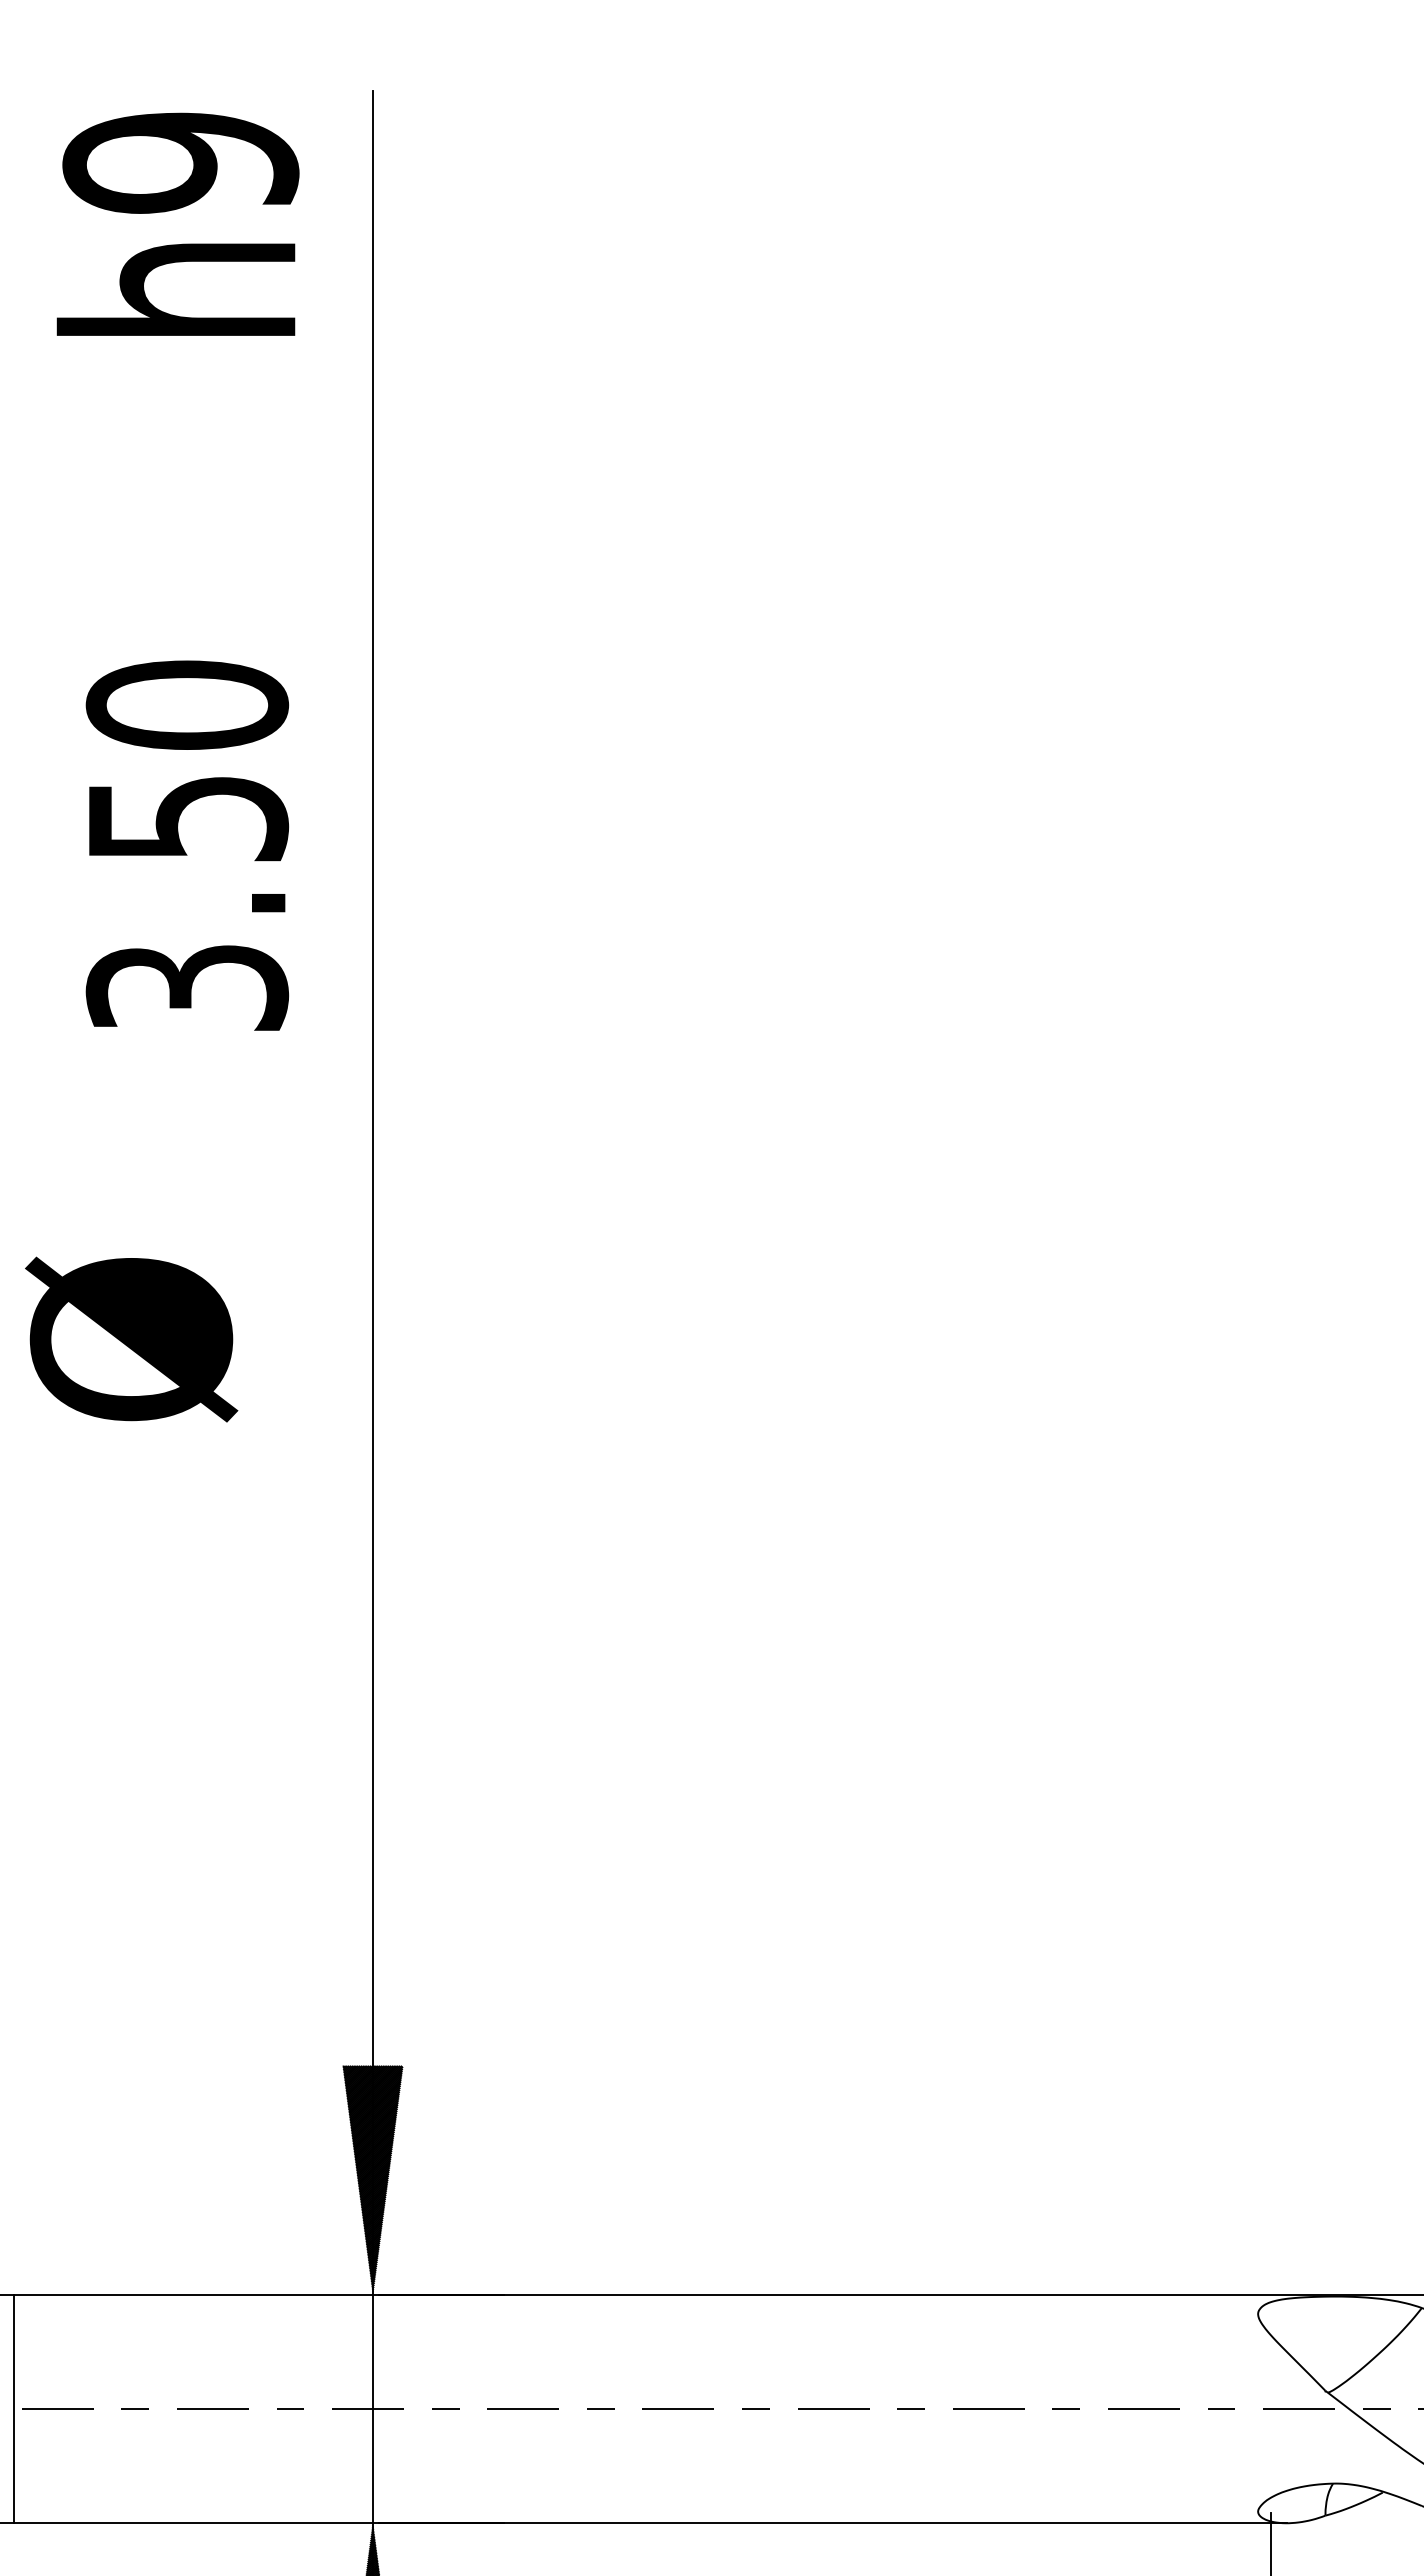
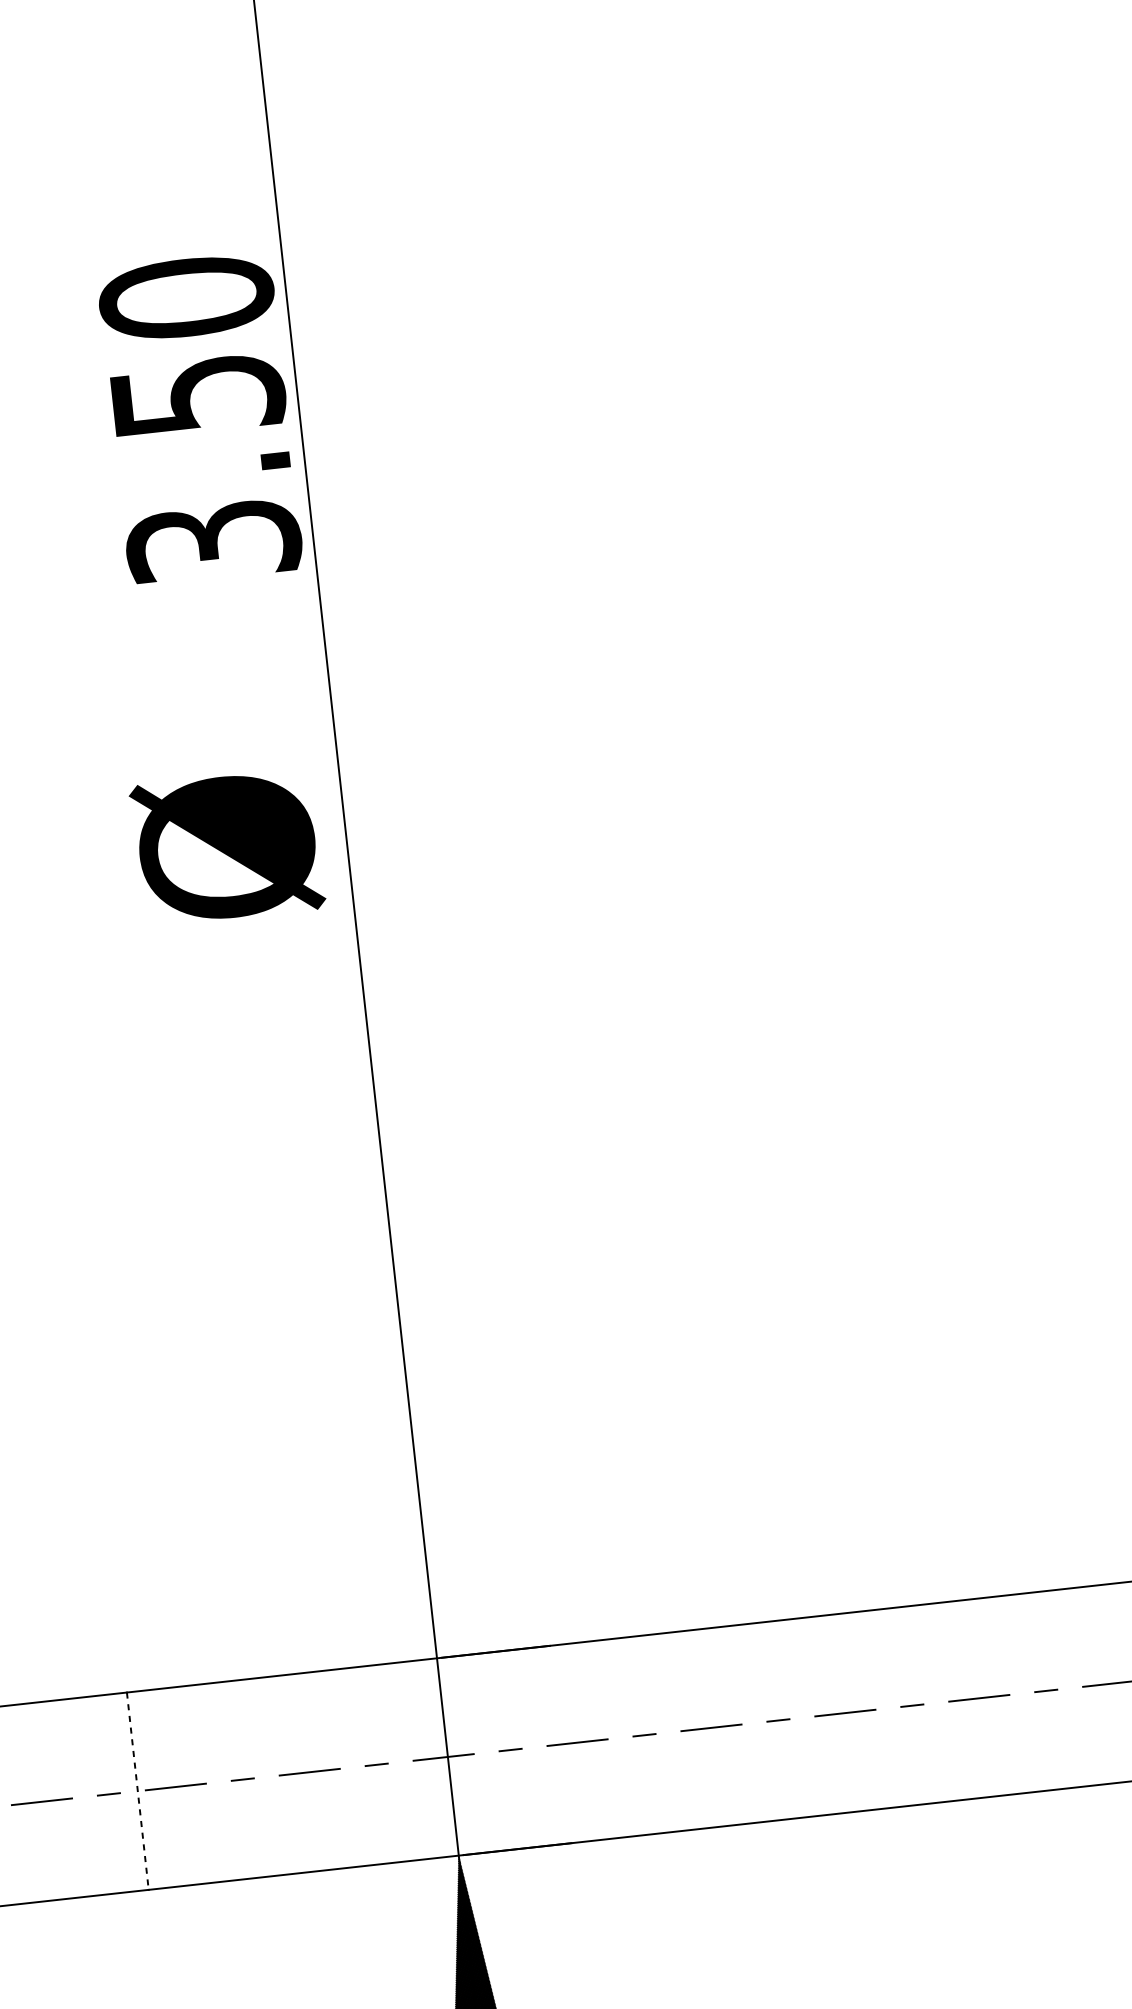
text: (187, 845) -> (200, 418), moved
text: (131, 1339) -> (227, 847), moved
hatch: (372, 2179) -> (425, 1559), removed
line: (13, 2409) -> (137, 1791), solid -> dashed

